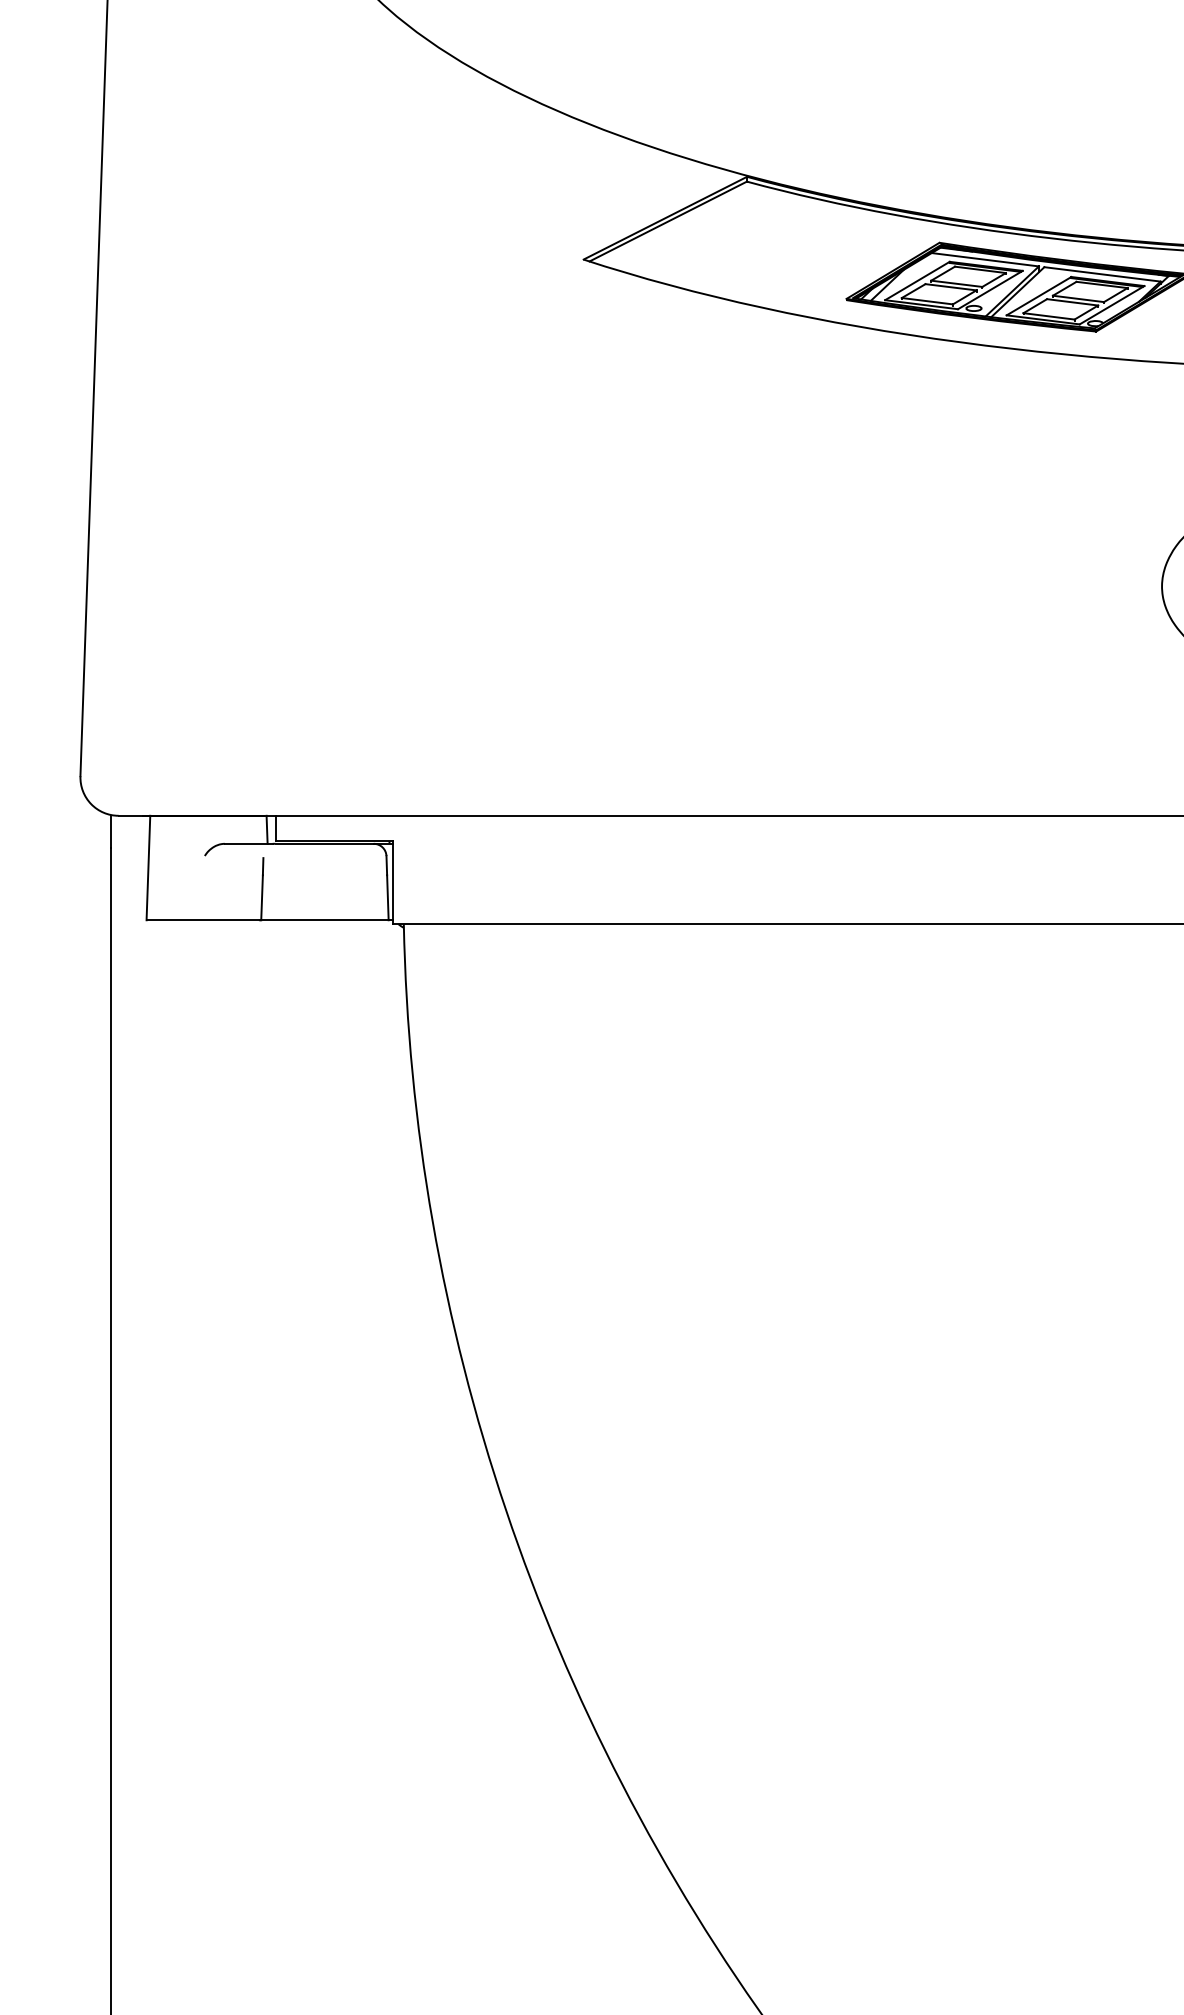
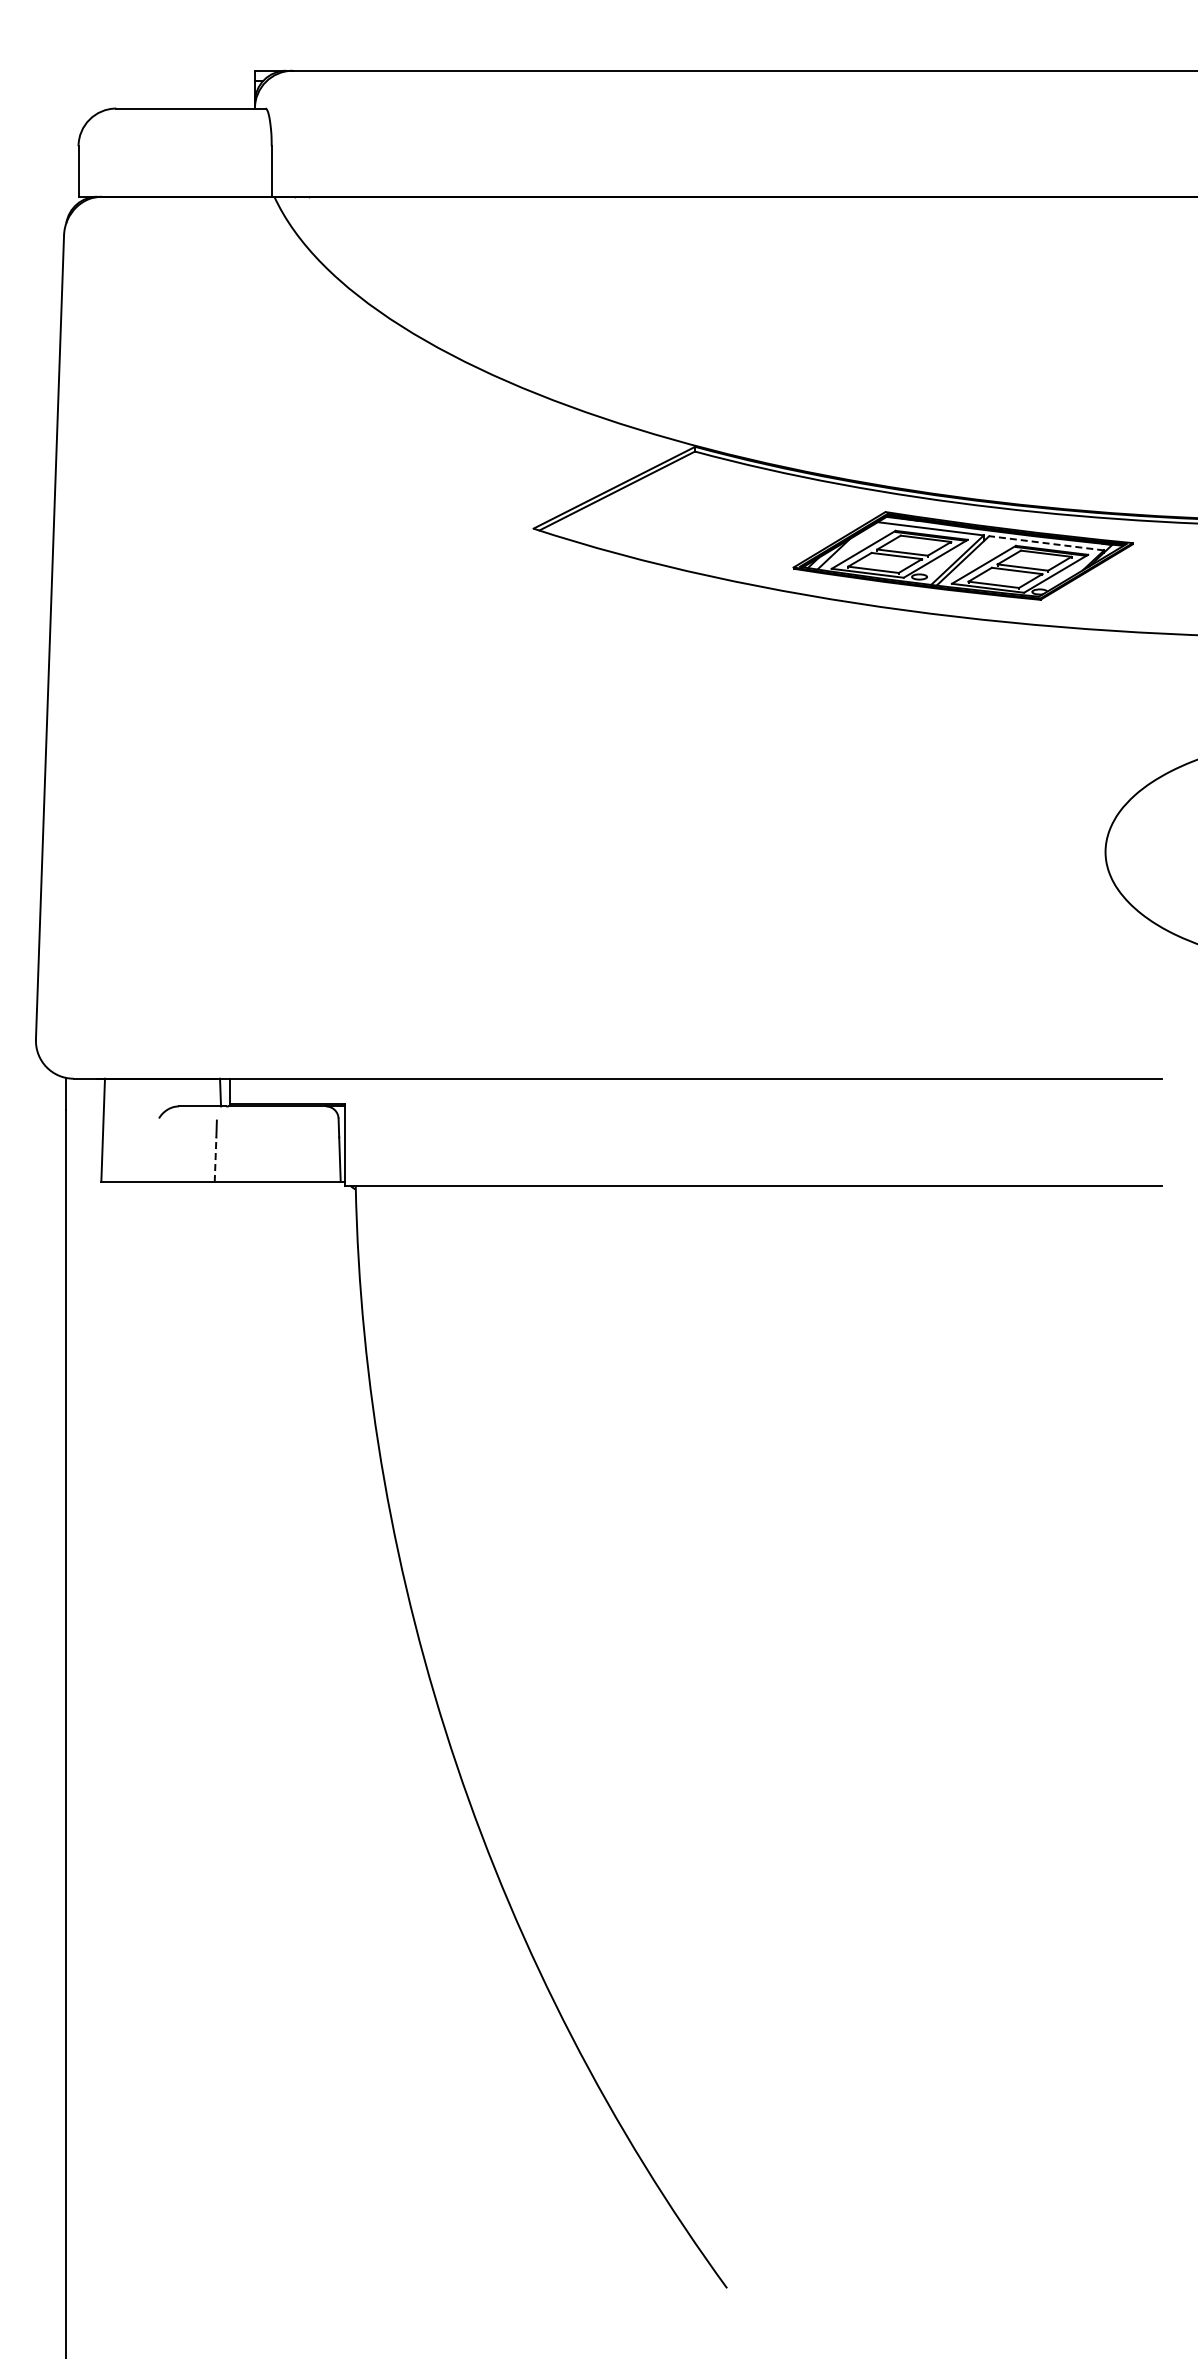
line: (1102, 274) -> (1046, 543), solid -> dashed
line: (262, 897) -> (215, 1159), solid -> dashed

